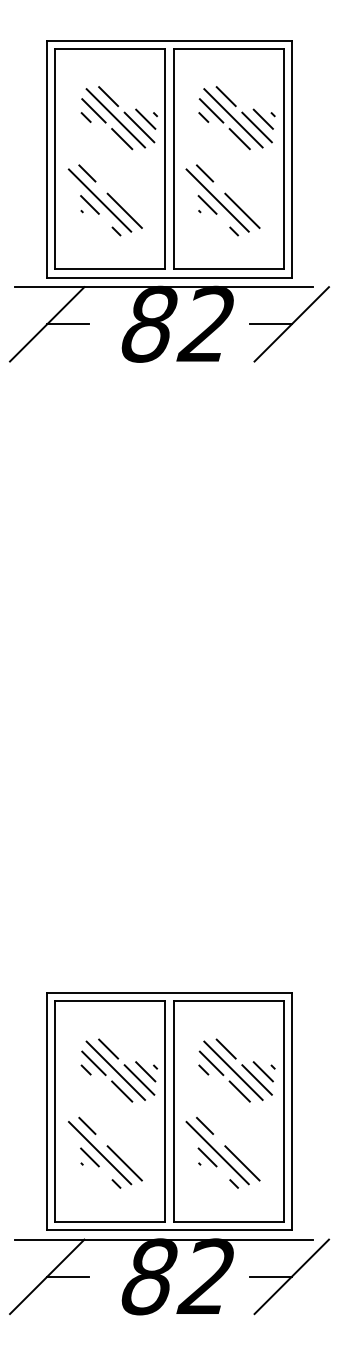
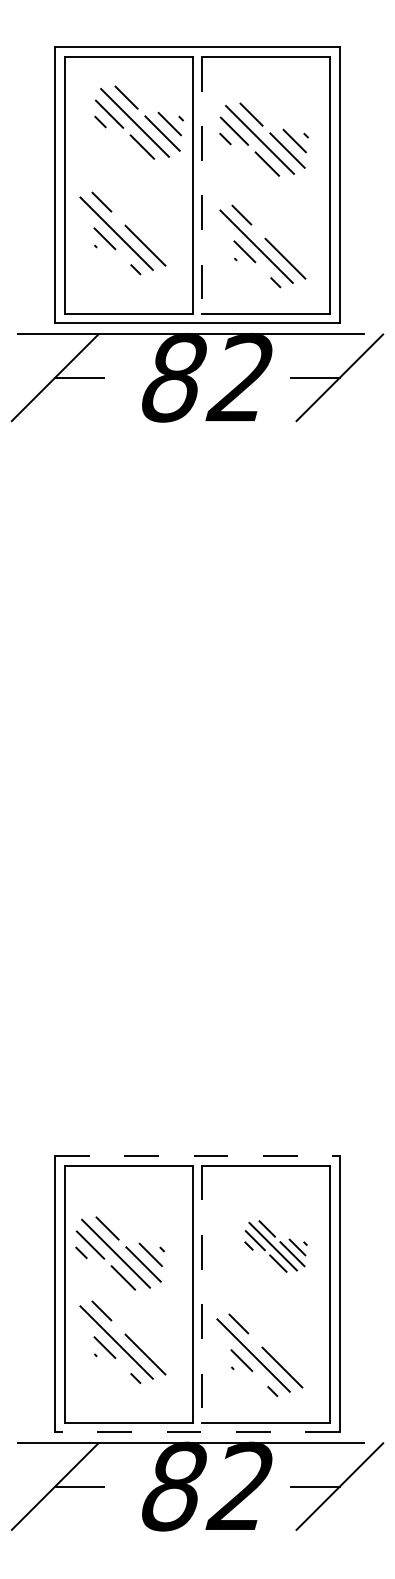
part: (118, 117) -> (138, 122), moved
part: (236, 117) -> (263, 139), moved
line: (173, 159) -> (202, 185), solid -> dashed
part: (222, 200) -> (262, 246), moved
line: (170, 993) -> (198, 1156), solid -> dashed
part: (118, 1070) -> (119, 1253), moved
part: (236, 1070) -> (275, 1246), size x0.7
line: (173, 1111) -> (202, 1294), solid -> dashed
part: (222, 1153) -> (259, 1355), moved
line: (169, 1230) -> (197, 1432), solid -> dashed

